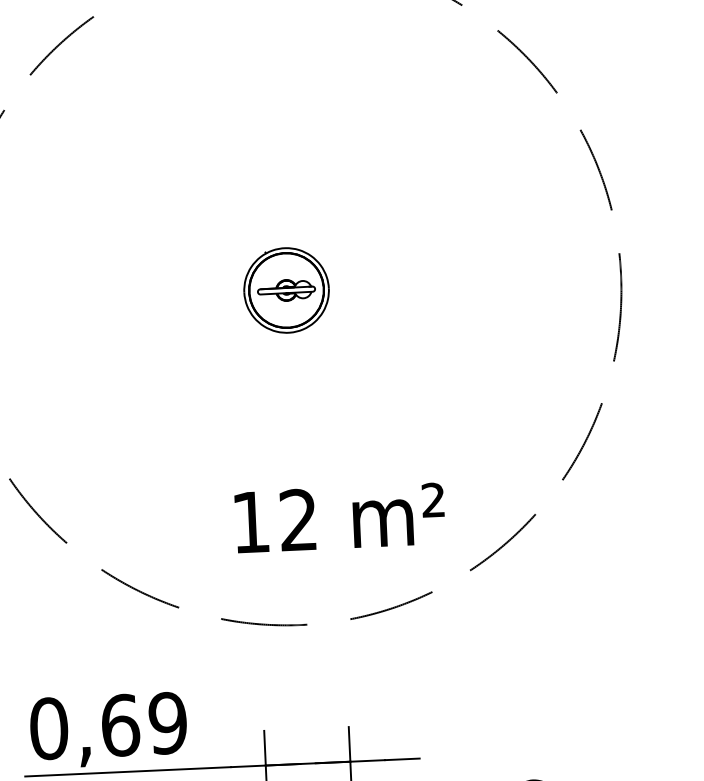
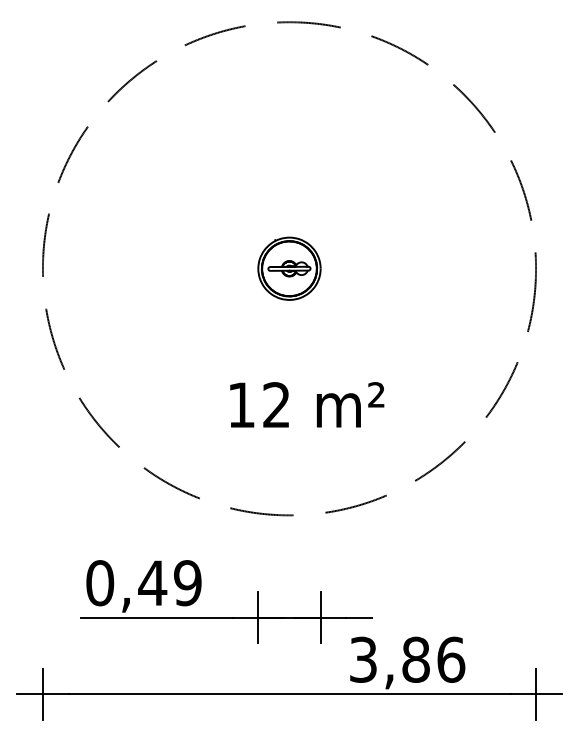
text: (340, 517) -> (307, 404), moved
text: (120, 725) -> (152, 583), 0,69 -> 0,49

